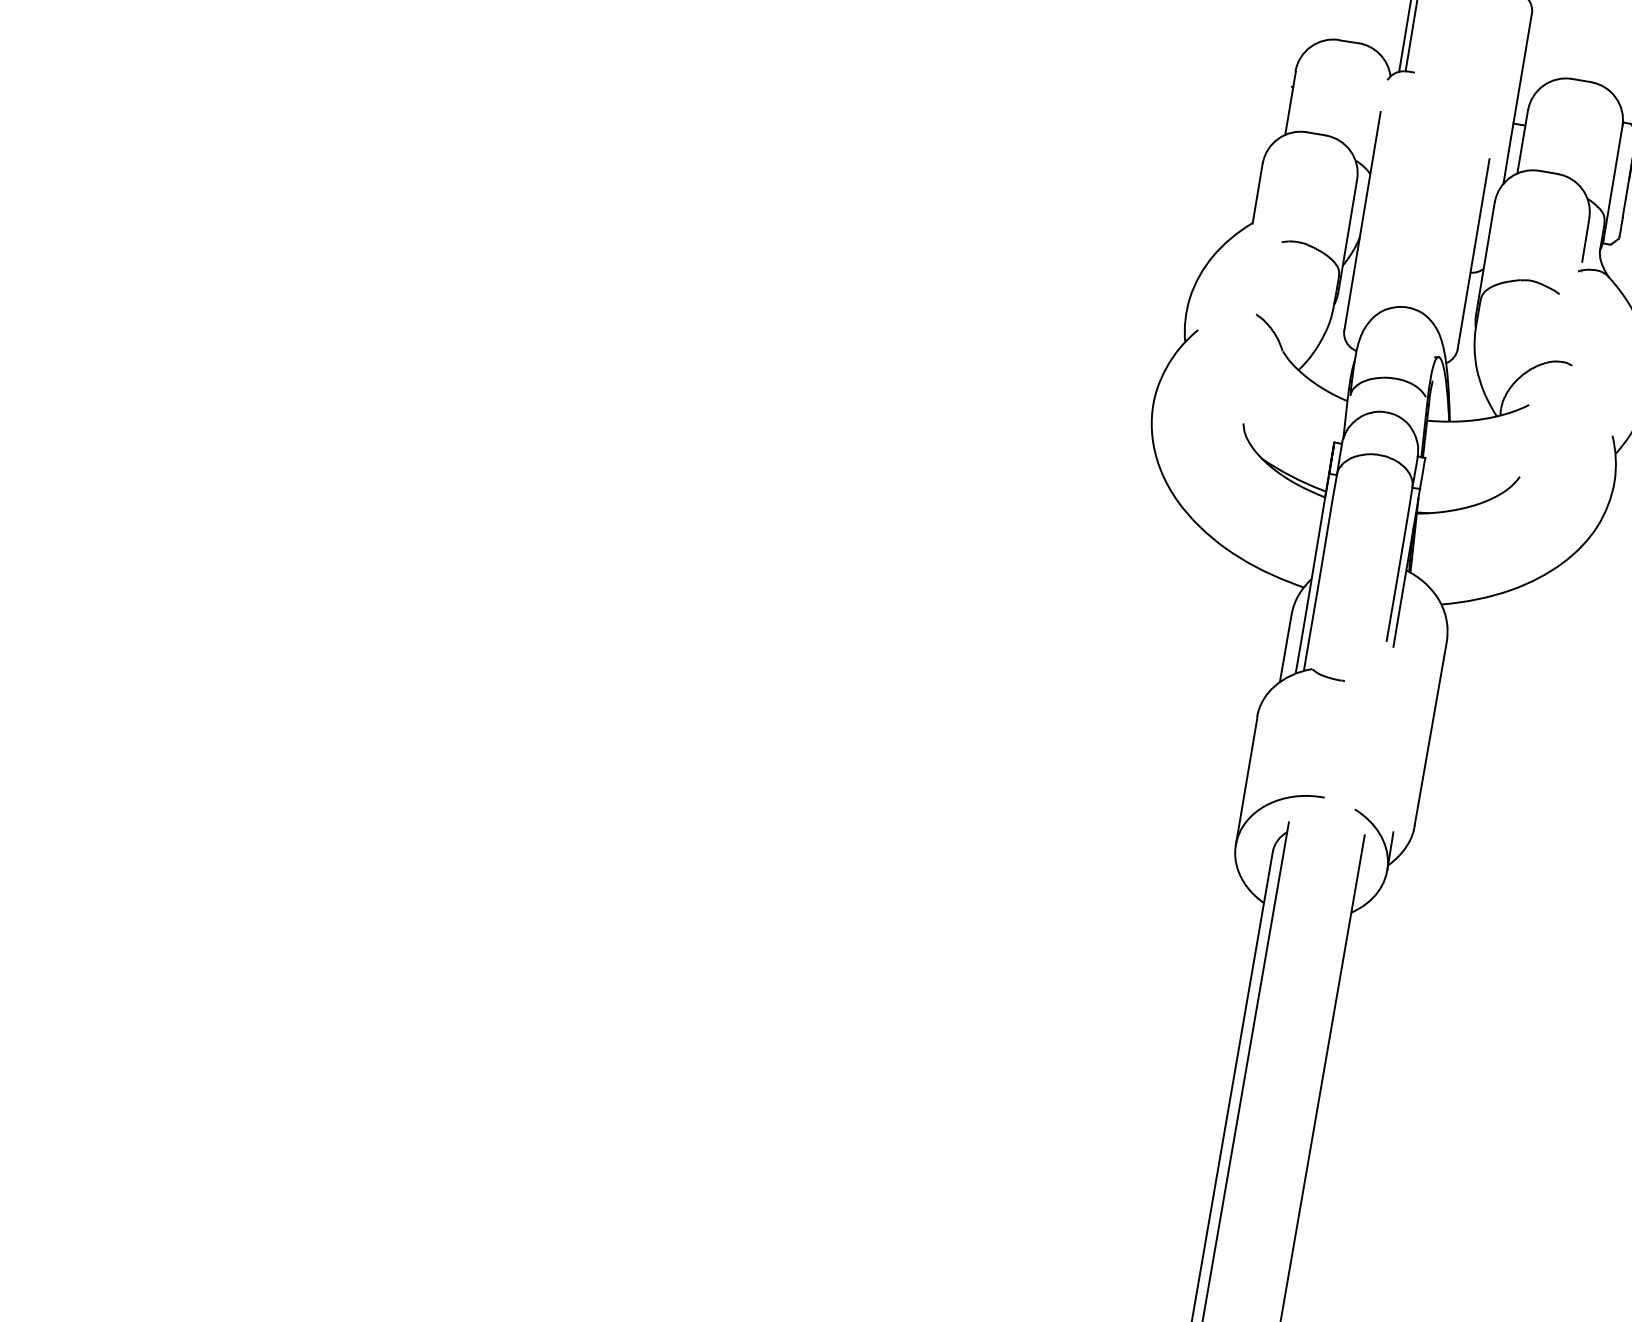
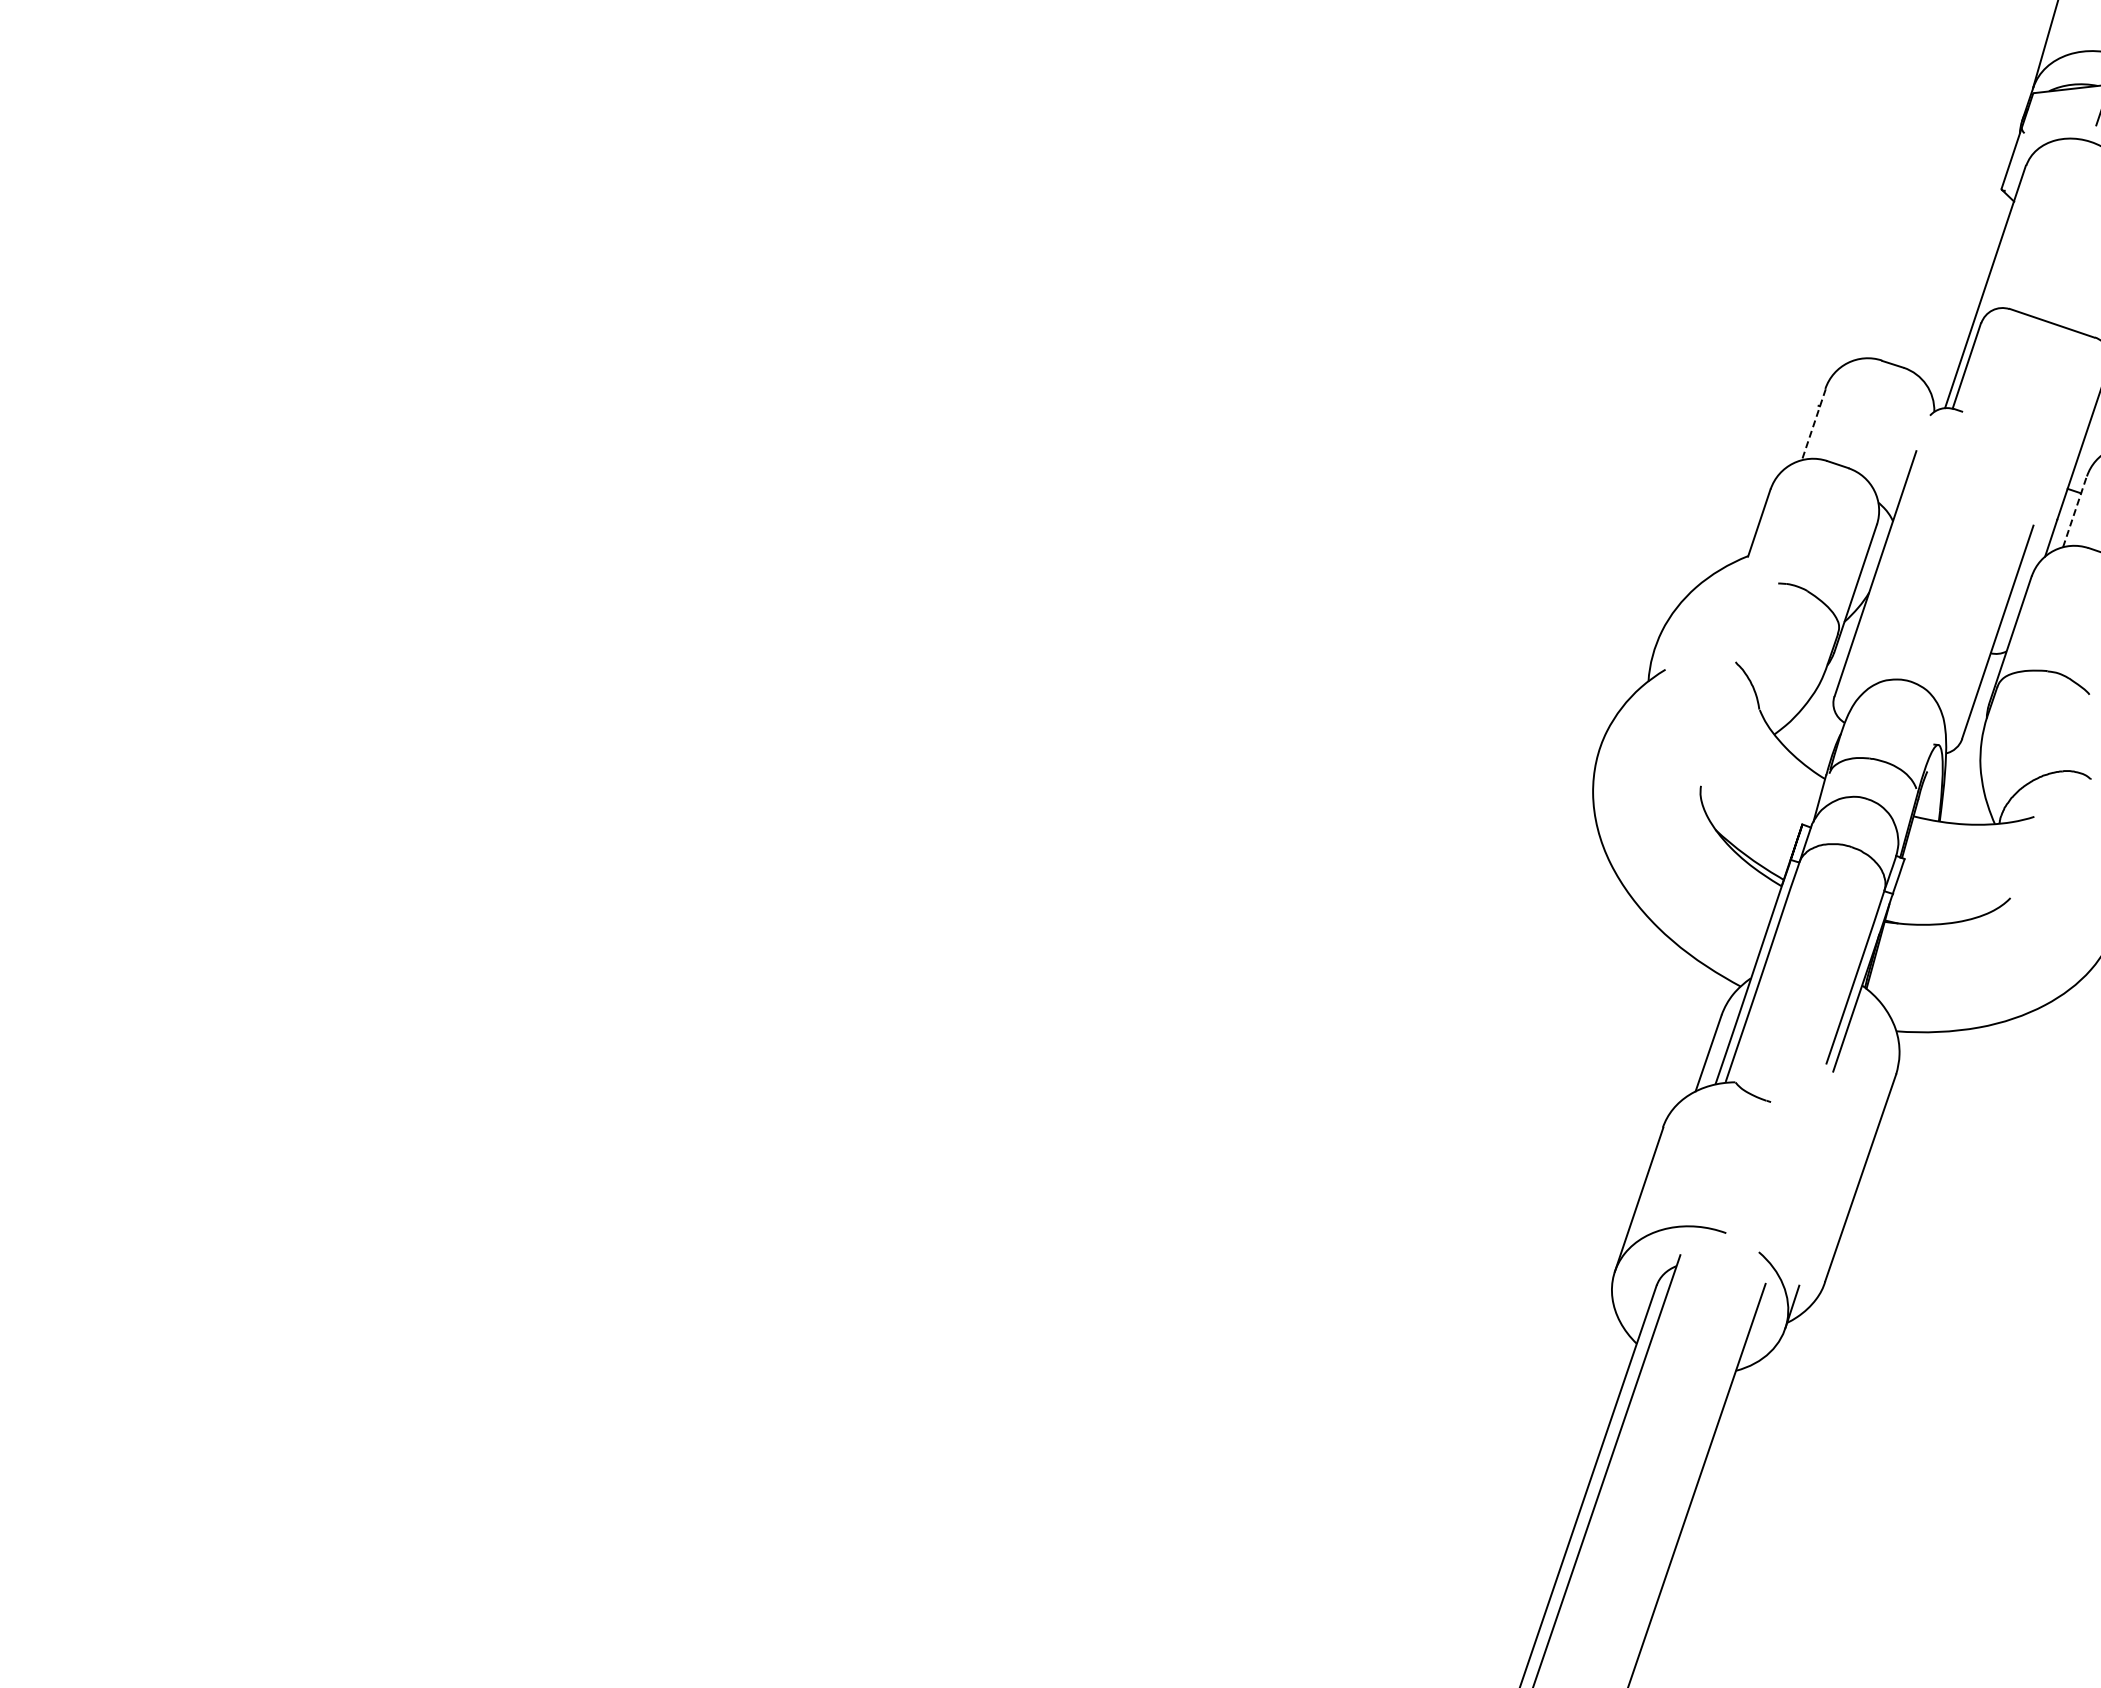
line: (1290, 104) -> (1813, 425), solid -> dashed
line: (1523, 141) -> (2075, 511), solid -> dashed

